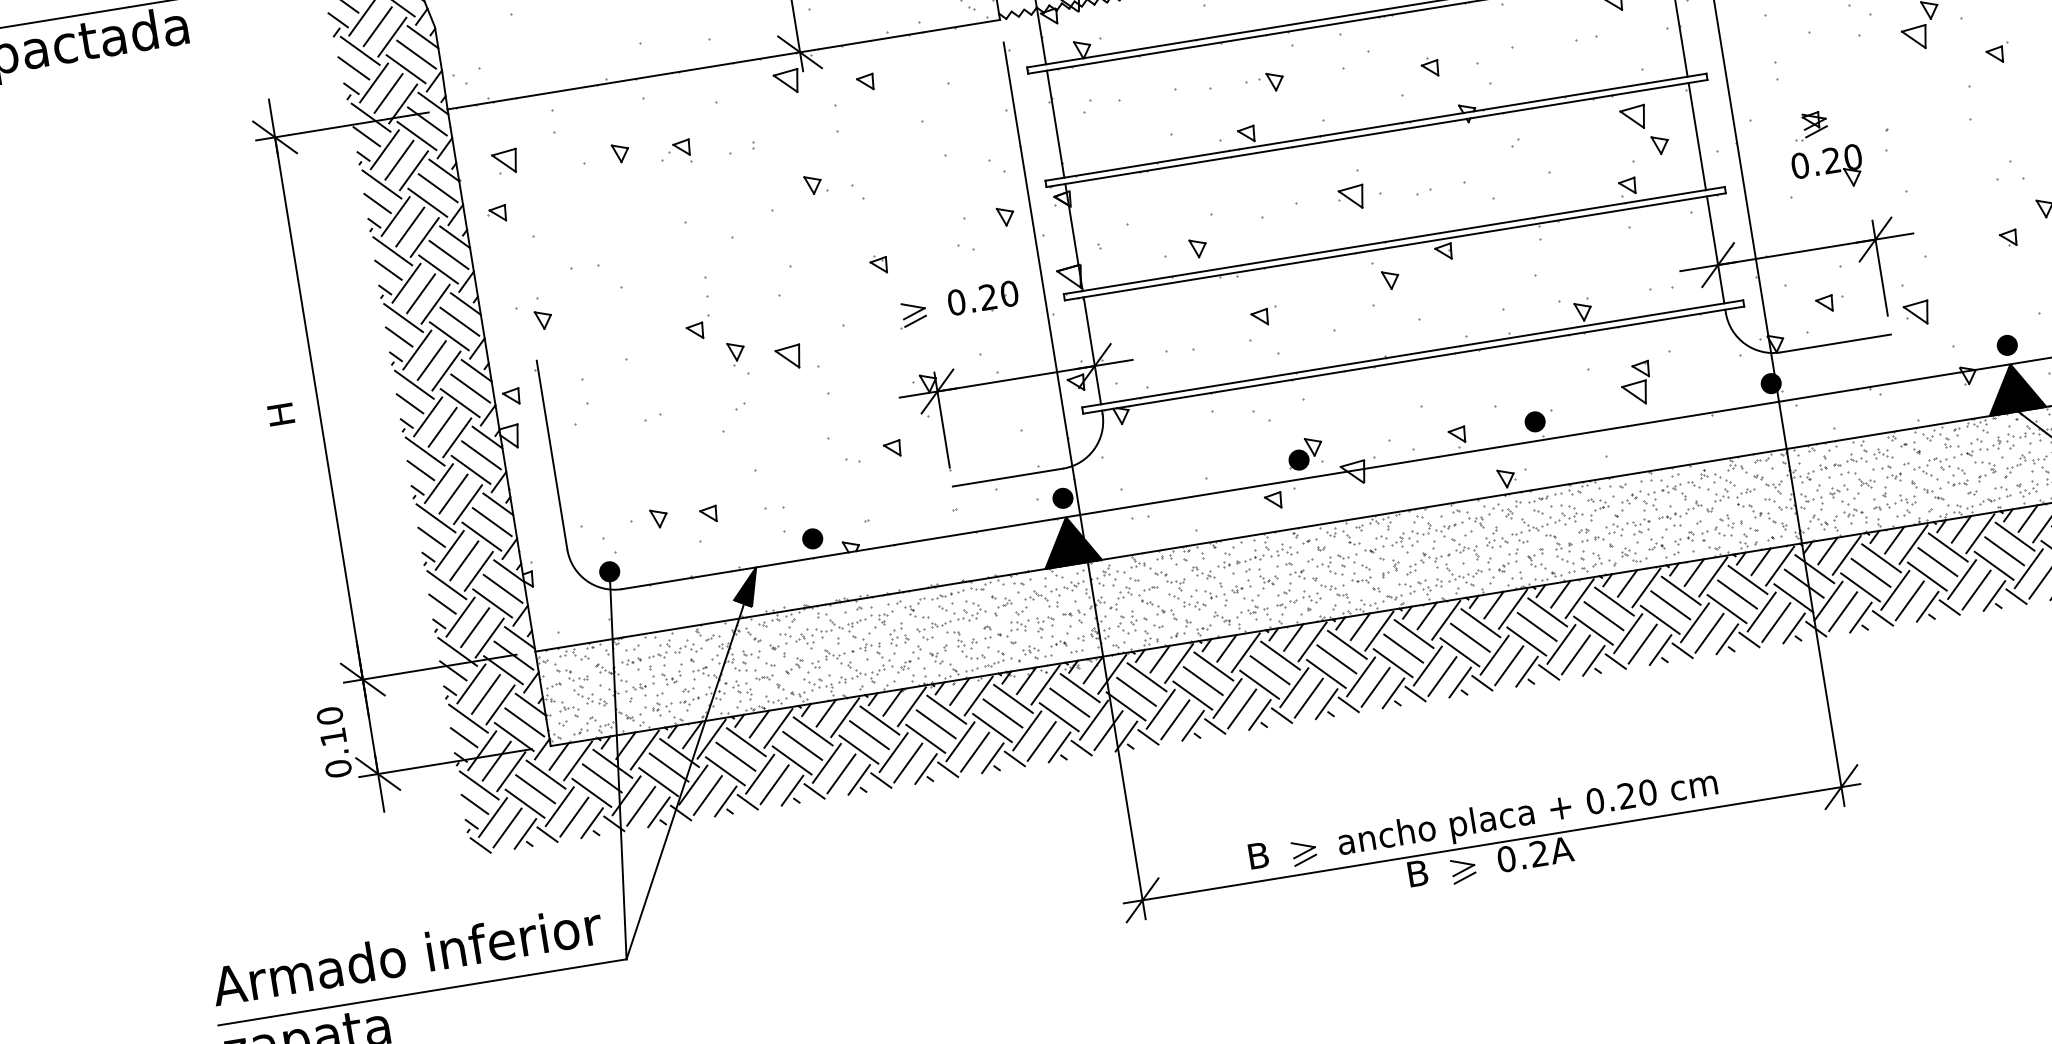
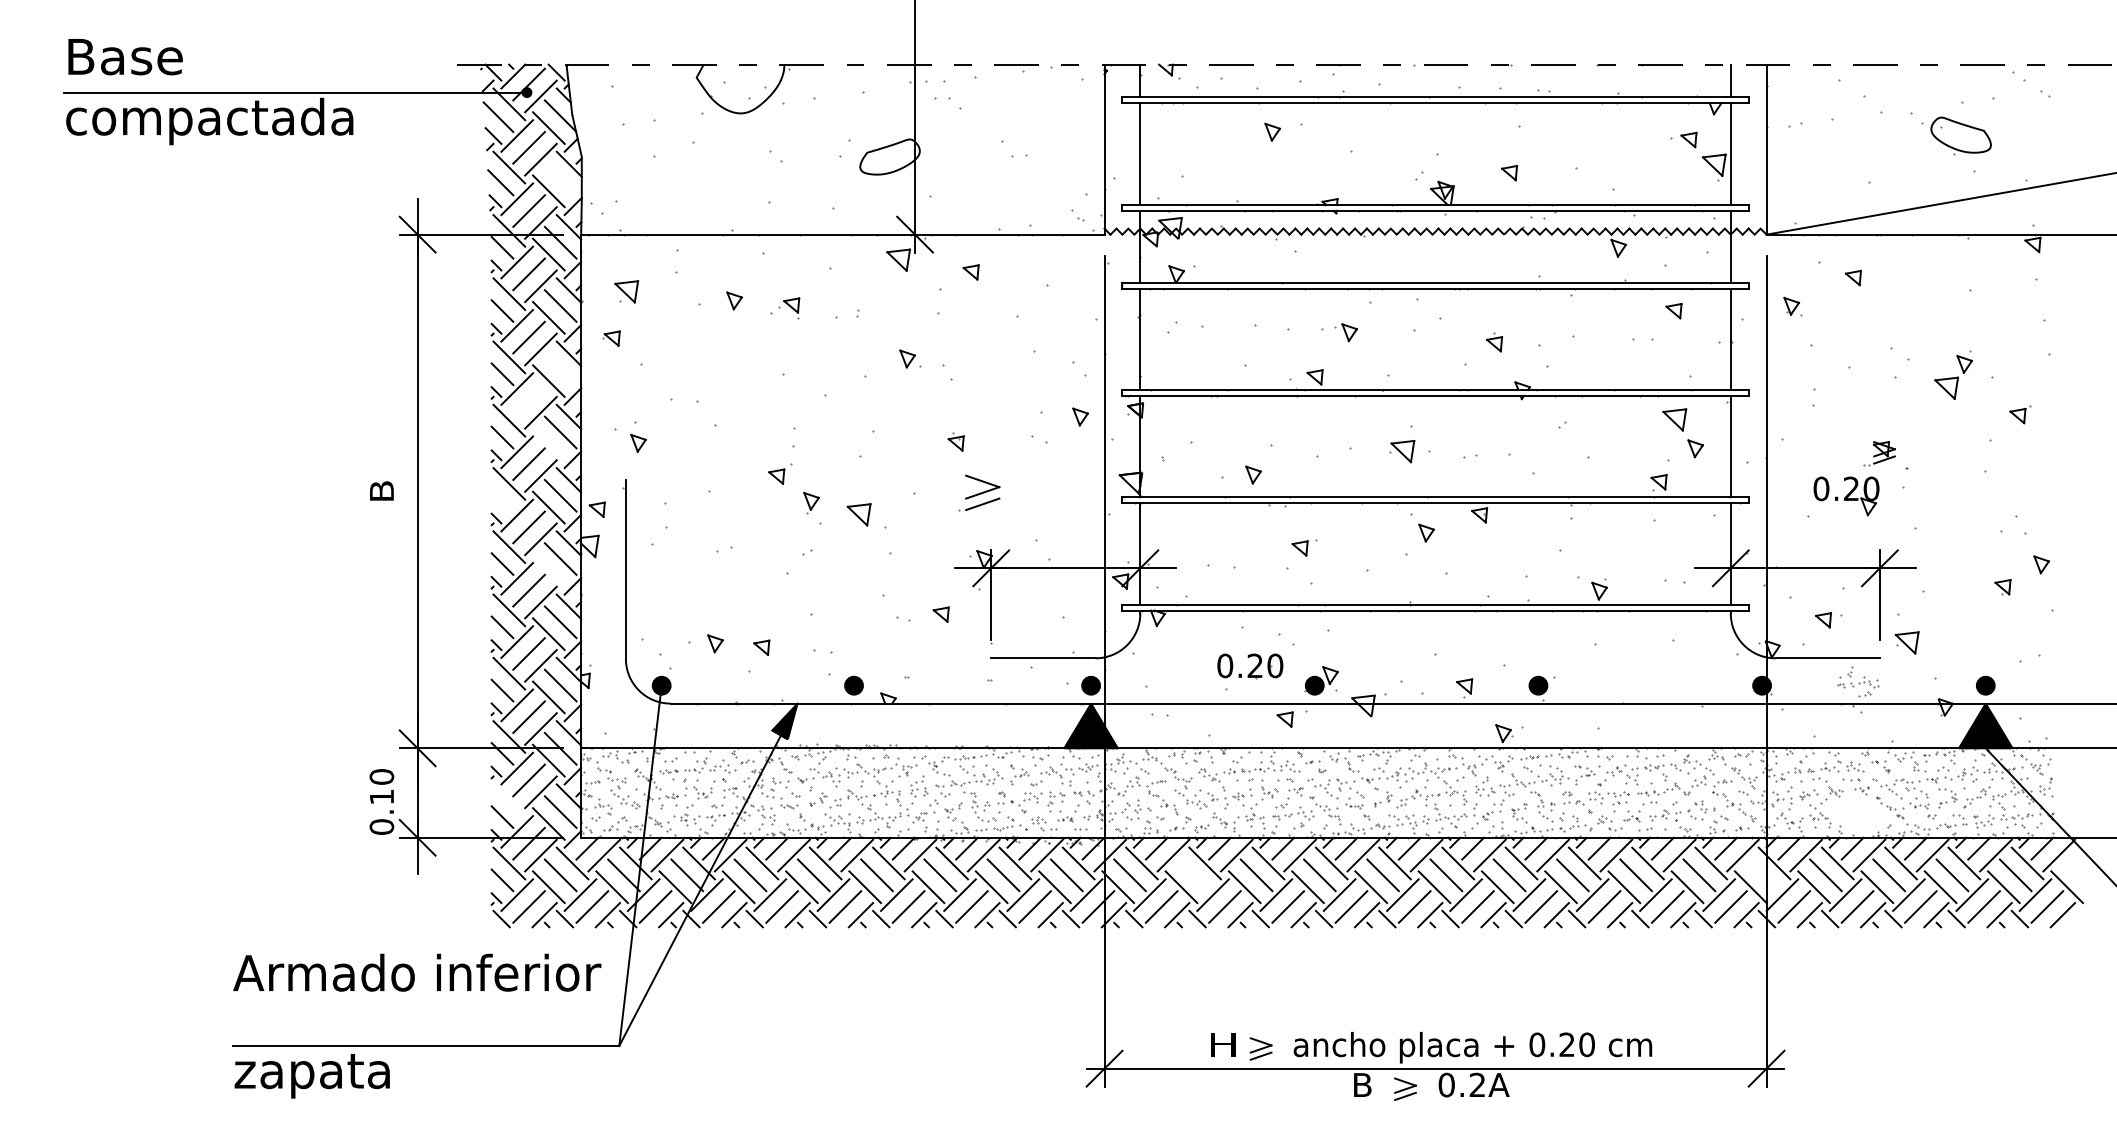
line: (416, 54) -> (560, 179), removed
part: (1810, 125) -> (1879, 453), moved
line: (448, 255) -> (560, 369), removed
line: (420, 293) -> (528, 400), removed
part: (983, 298) -> (1250, 666), moved
part: (912, 314) -> (979, 493), size x1.6
line: (448, 336) -> (548, 444), removed
part: (1636, 383) -> (1637, 665), removed
line: (410, 403) -> (502, 500), removed
text: (280, 413) -> (381, 490), H -> B
line: (470, 469) -> (548, 570), removed
part: (1894, 500) -> (1858, 681), moved
line: (1804, 583) -> (1762, 875), removed
line: (1203, 681) -> (1193, 875), removed
line: (468, 718) -> (509, 800), removed
text: (1263, 854) -> (1222, 1044), B -> H
text: (407, 955) -> (417, 972), moved

